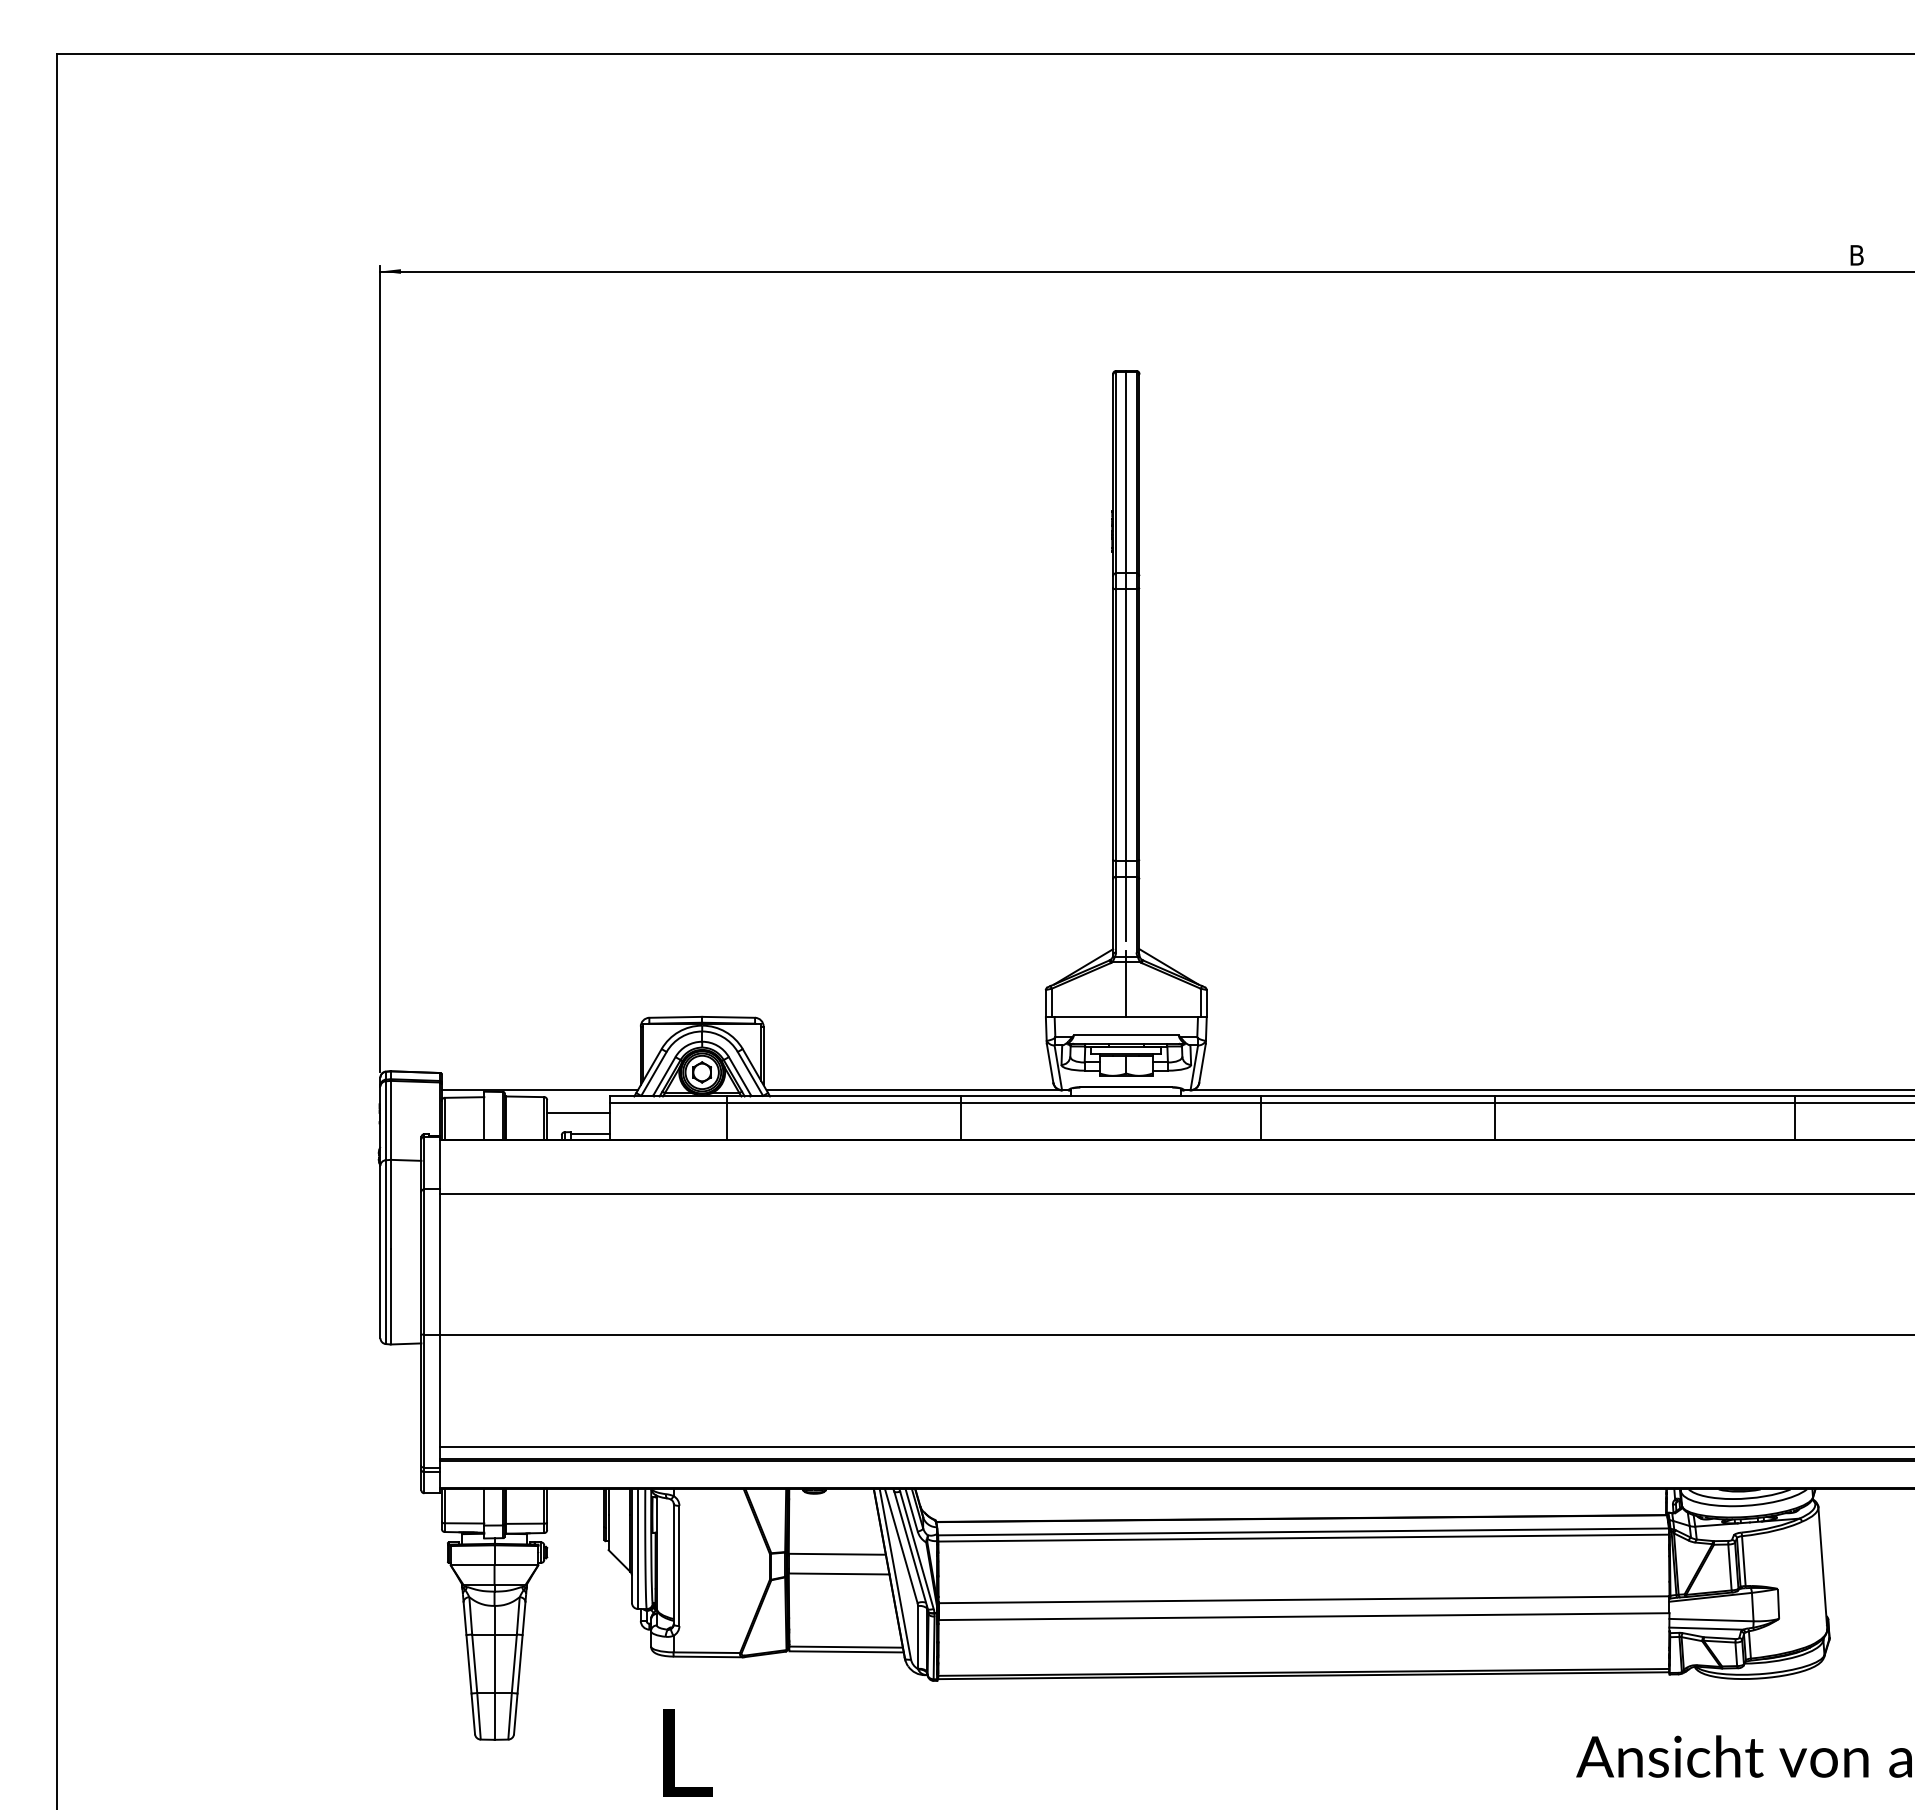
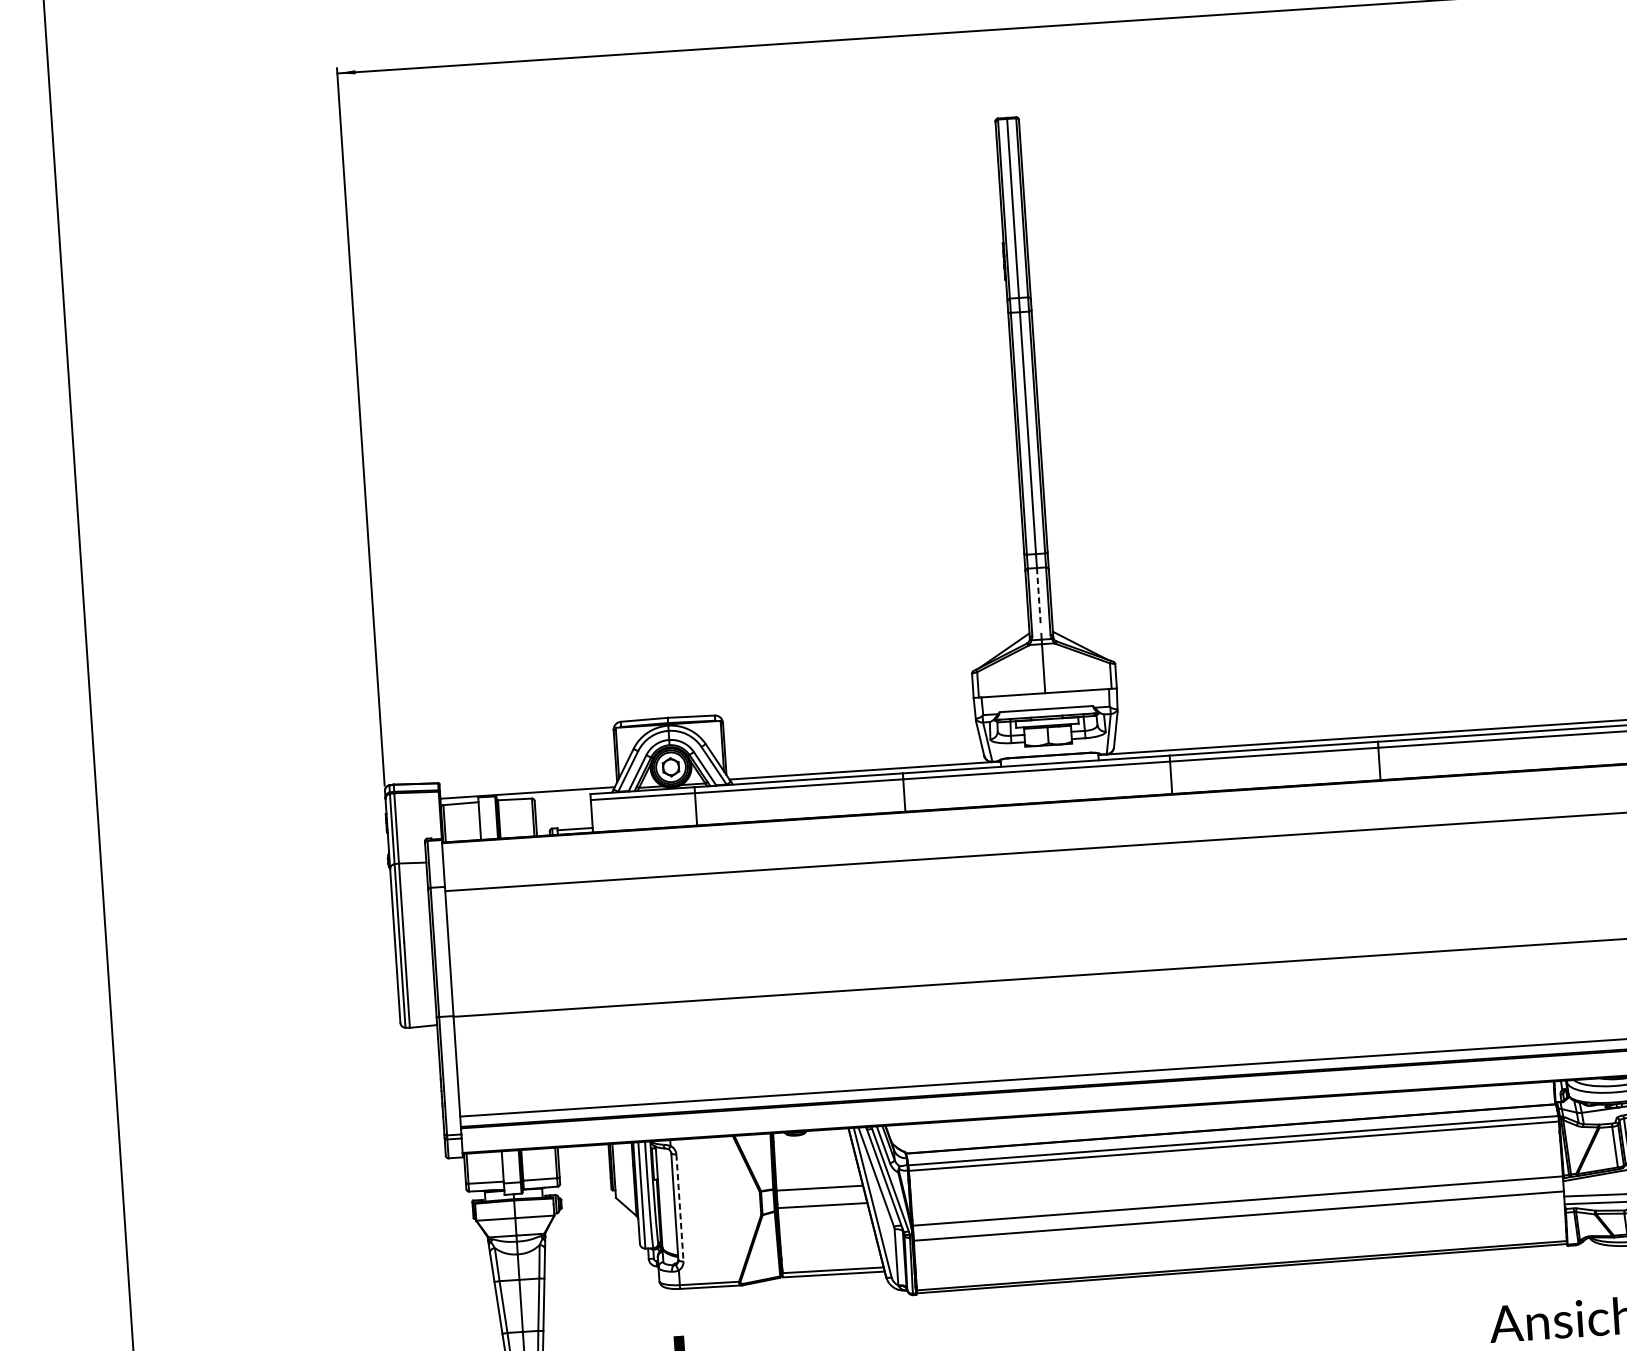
line: (1126, 909) -> (1039, 597), solid -> dashed
line: (578, 1112) -> (563, 810), removed
line: (679, 1566) -> (680, 1208), solid -> dashed

